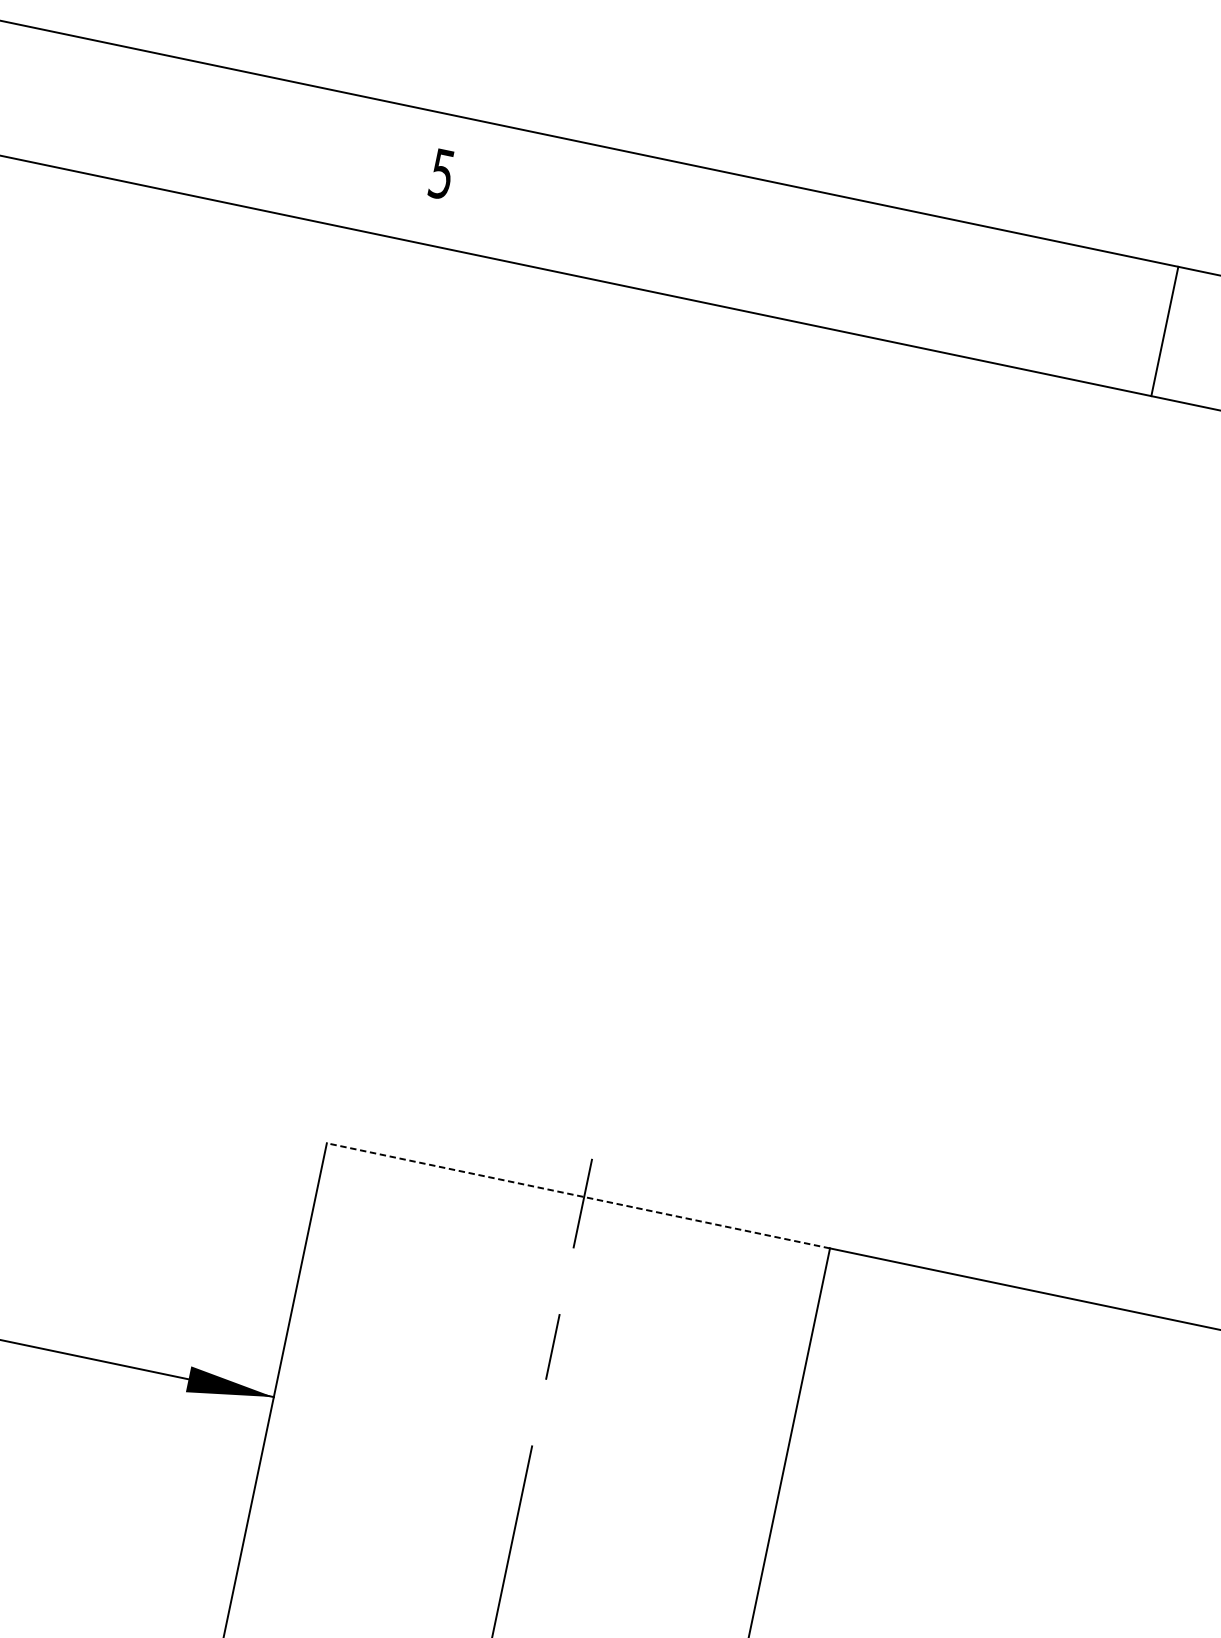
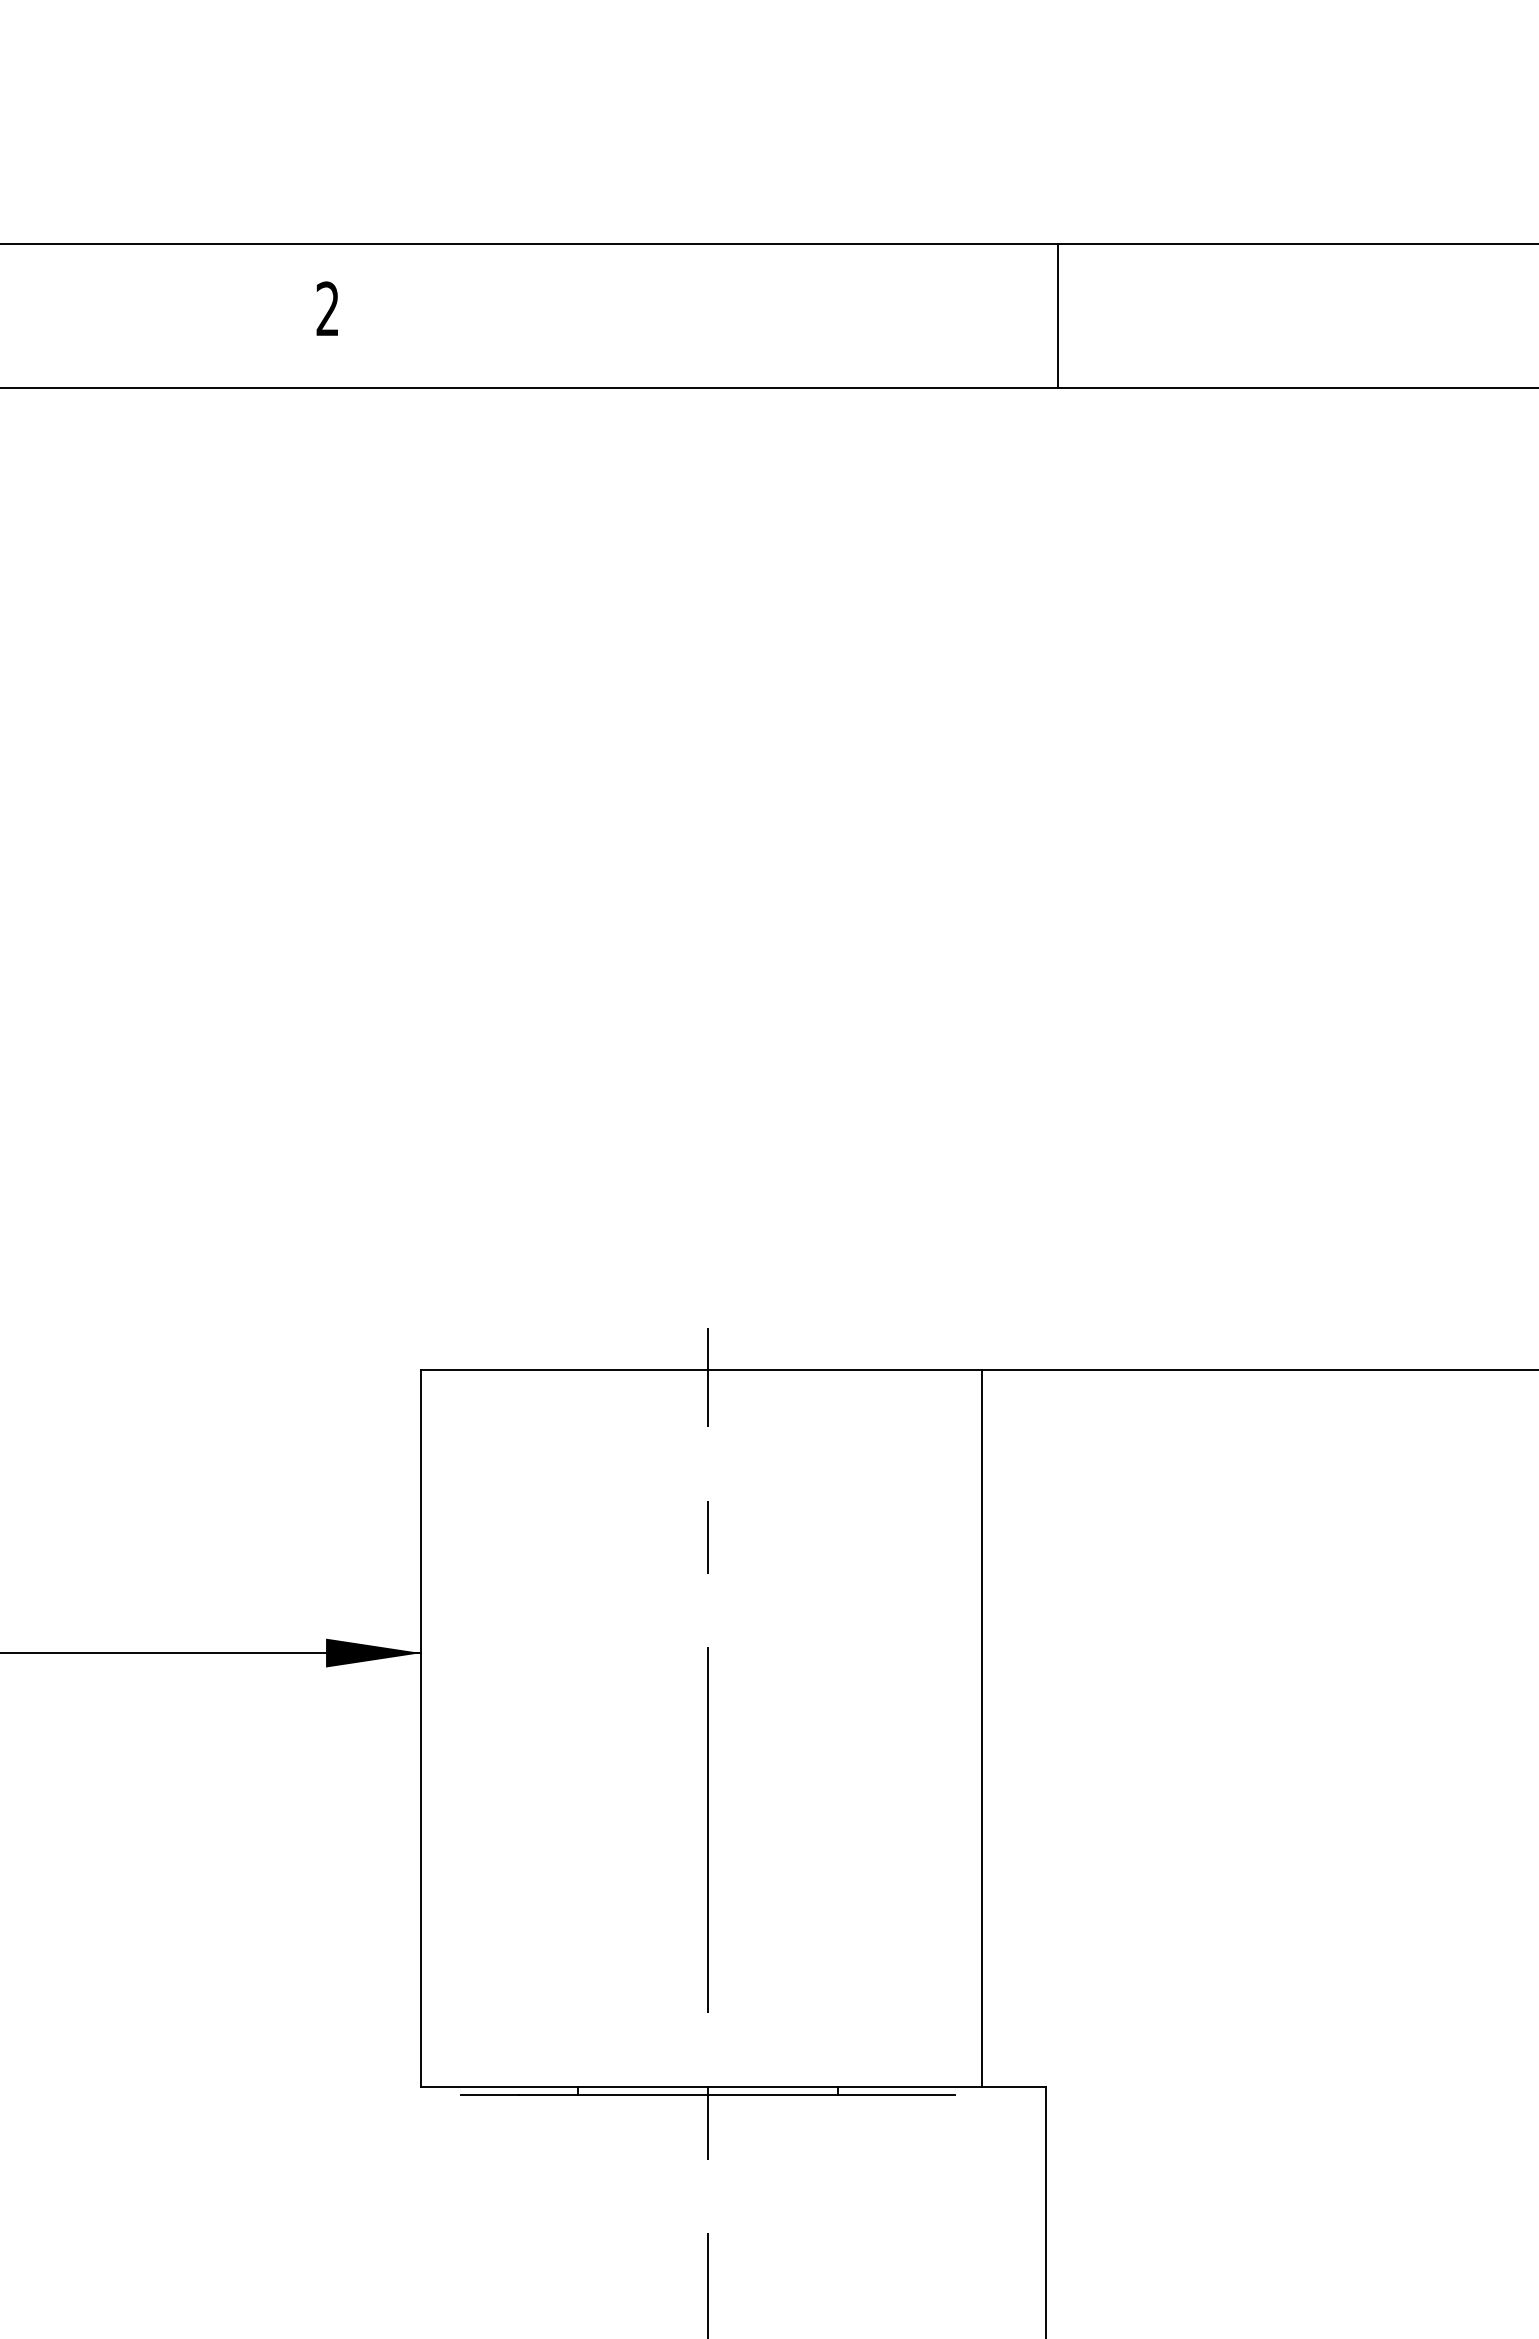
text: (441, 173) -> (327, 308), 5 -> 2
line: (1165, 331) -> (1058, 315), moved
line: (578, 1196) -> (701, 1370), dashed -> solid

